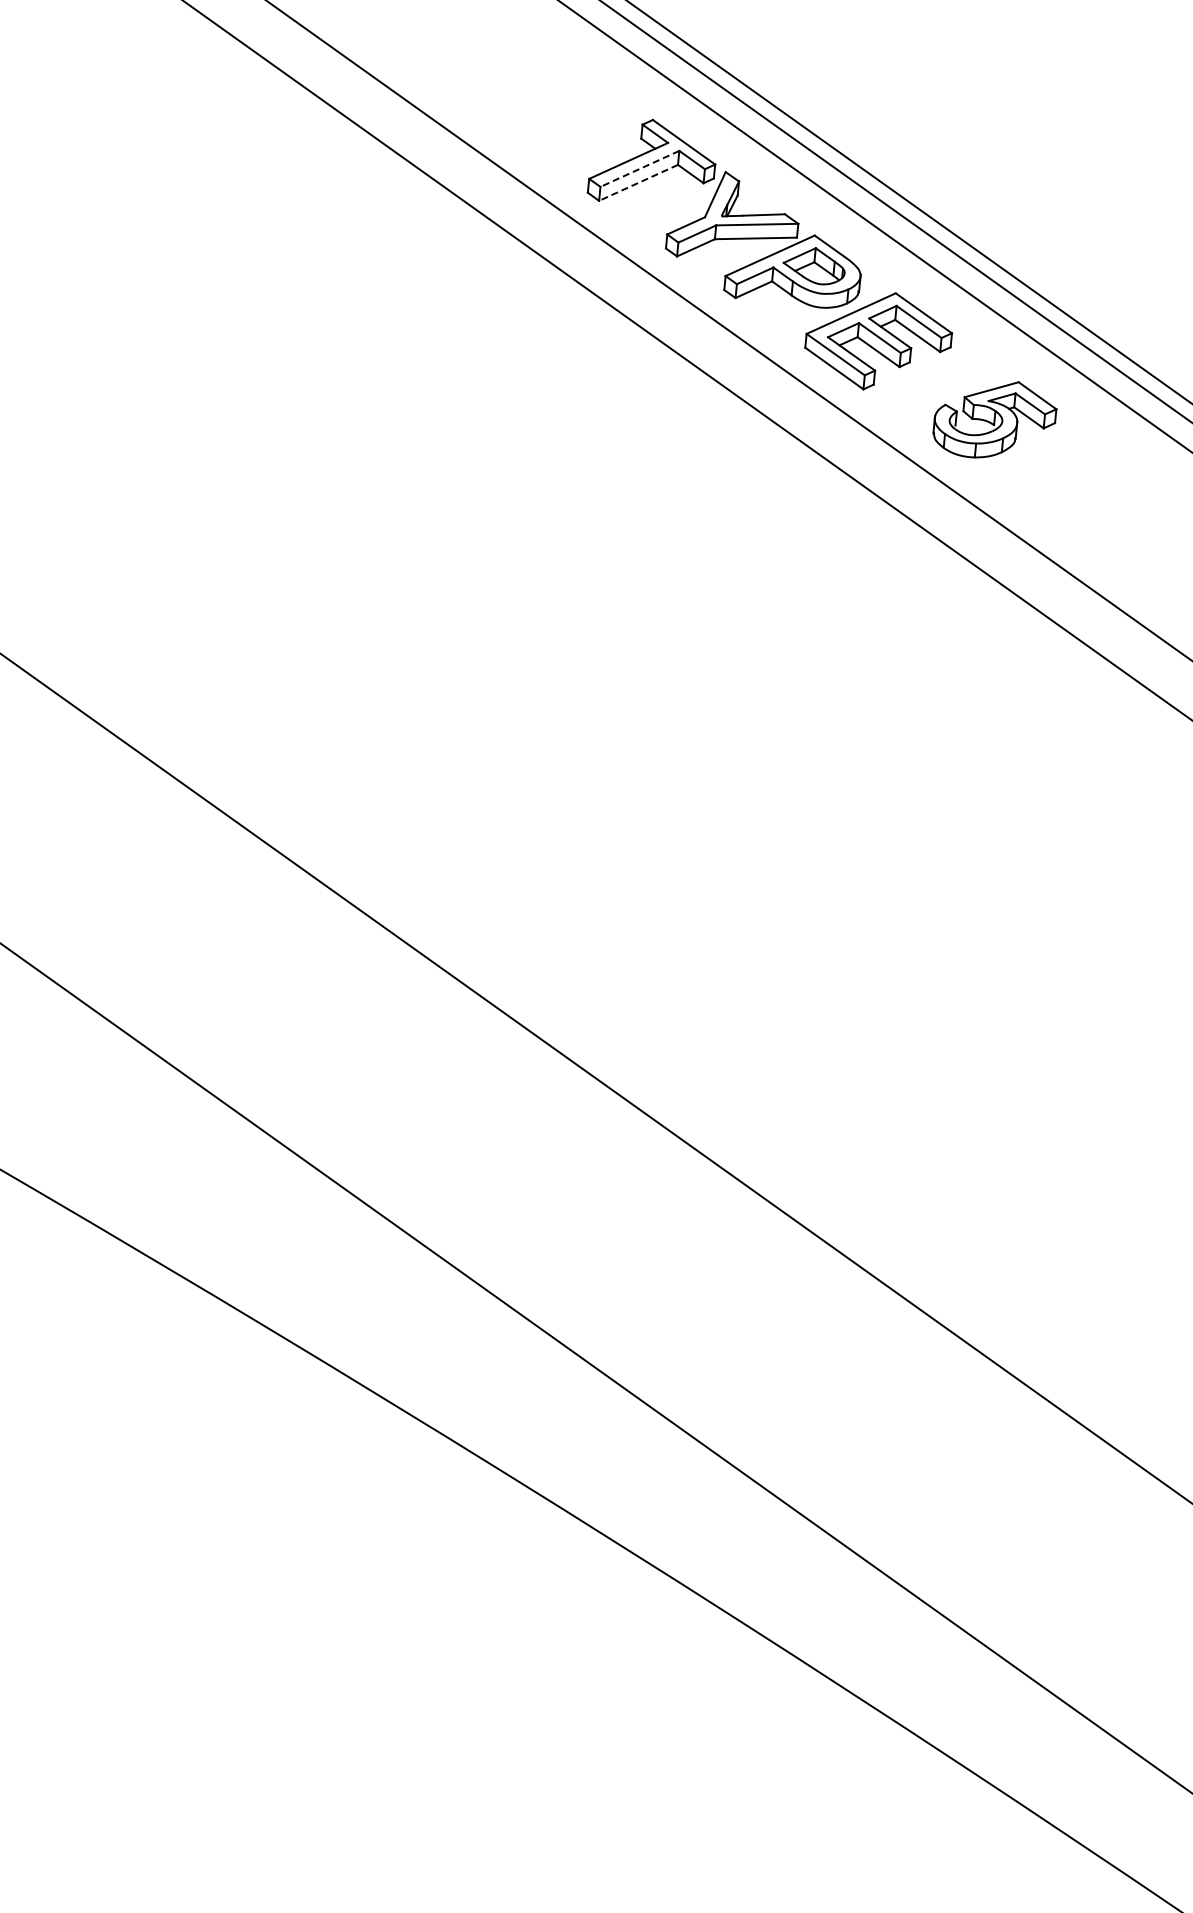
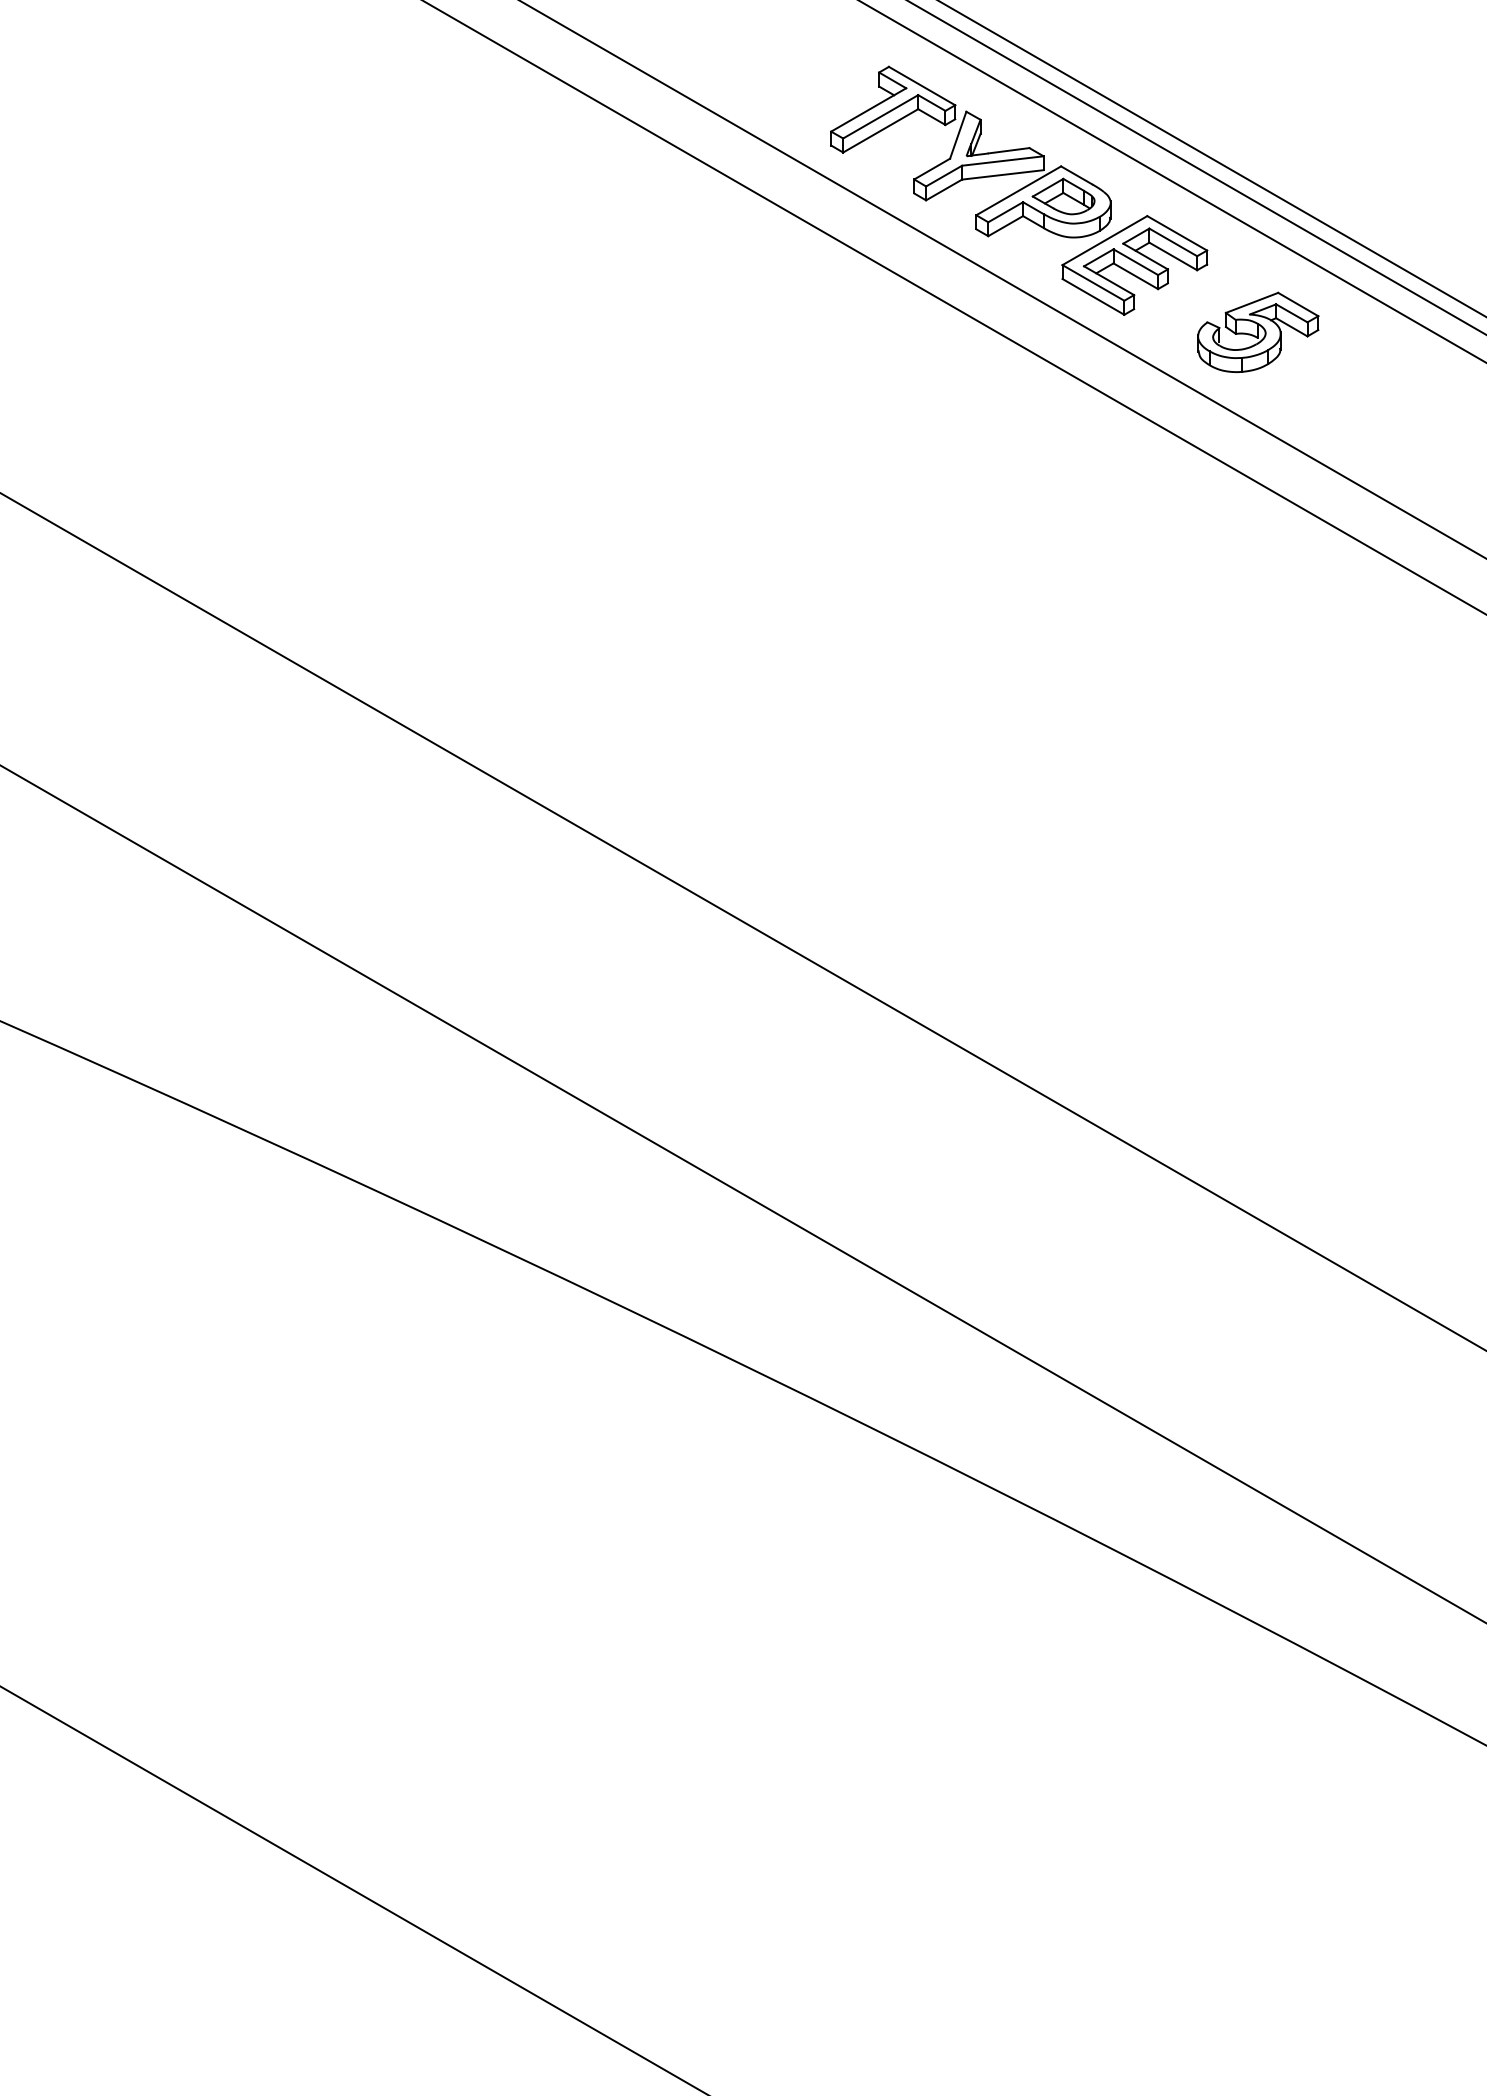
line: (639, 169) -> (880, 117), dashed -> solid
line: (638, 183) -> (880, 131), dashed -> solid

